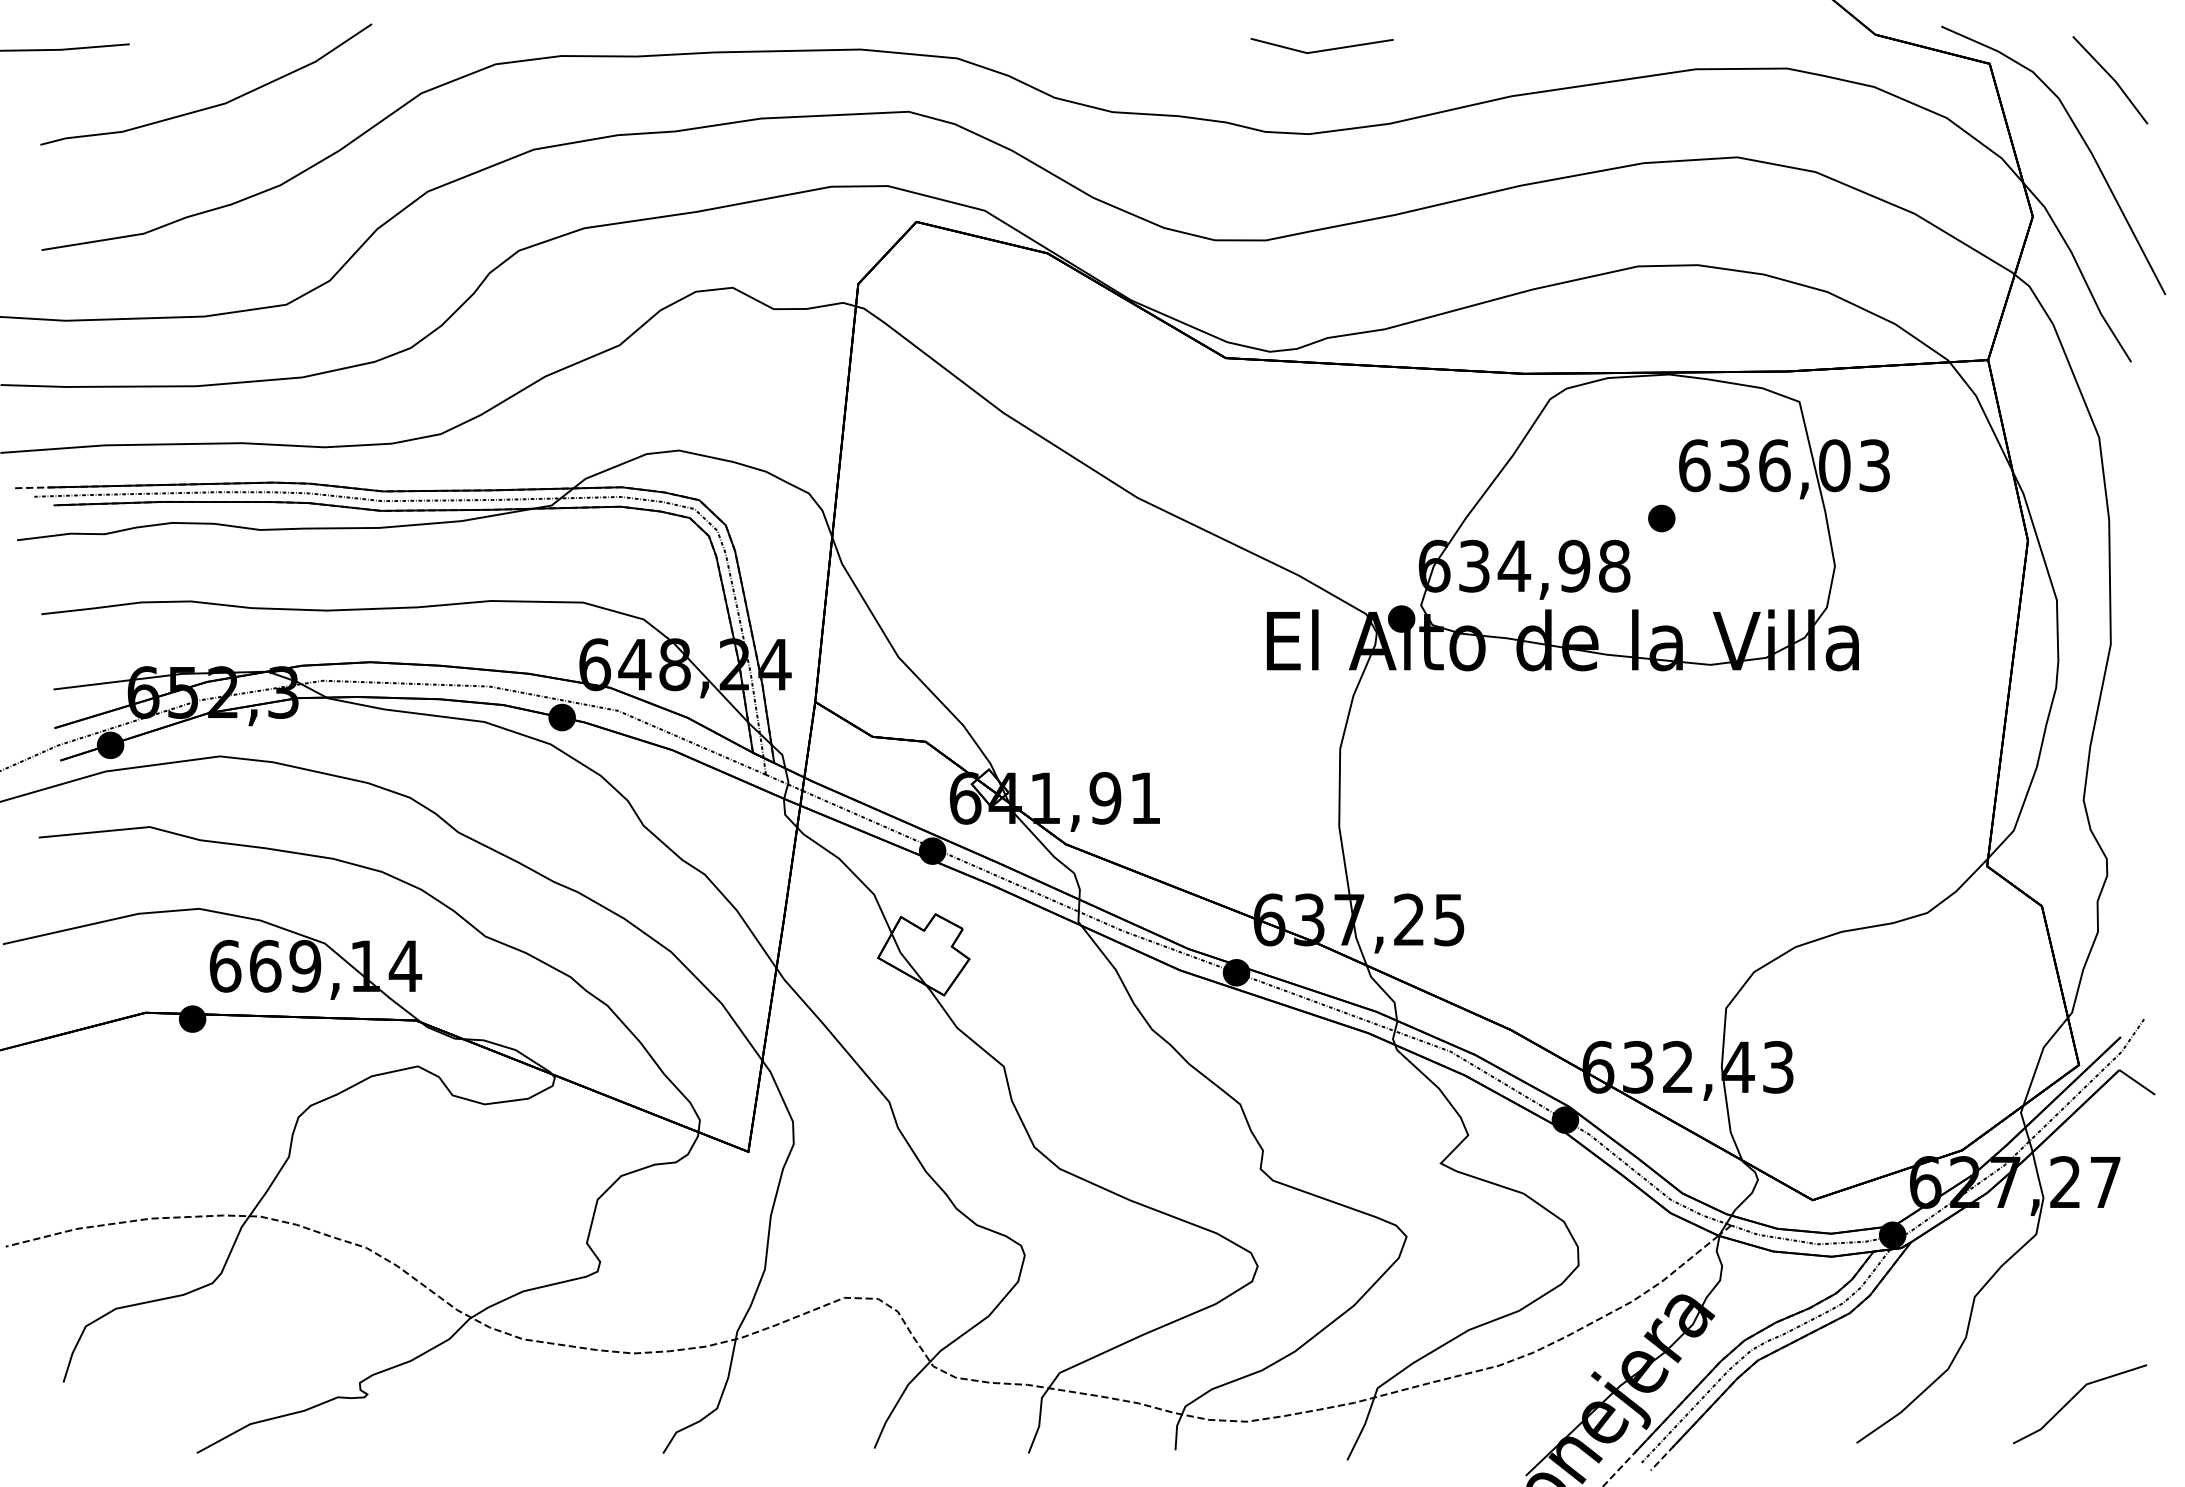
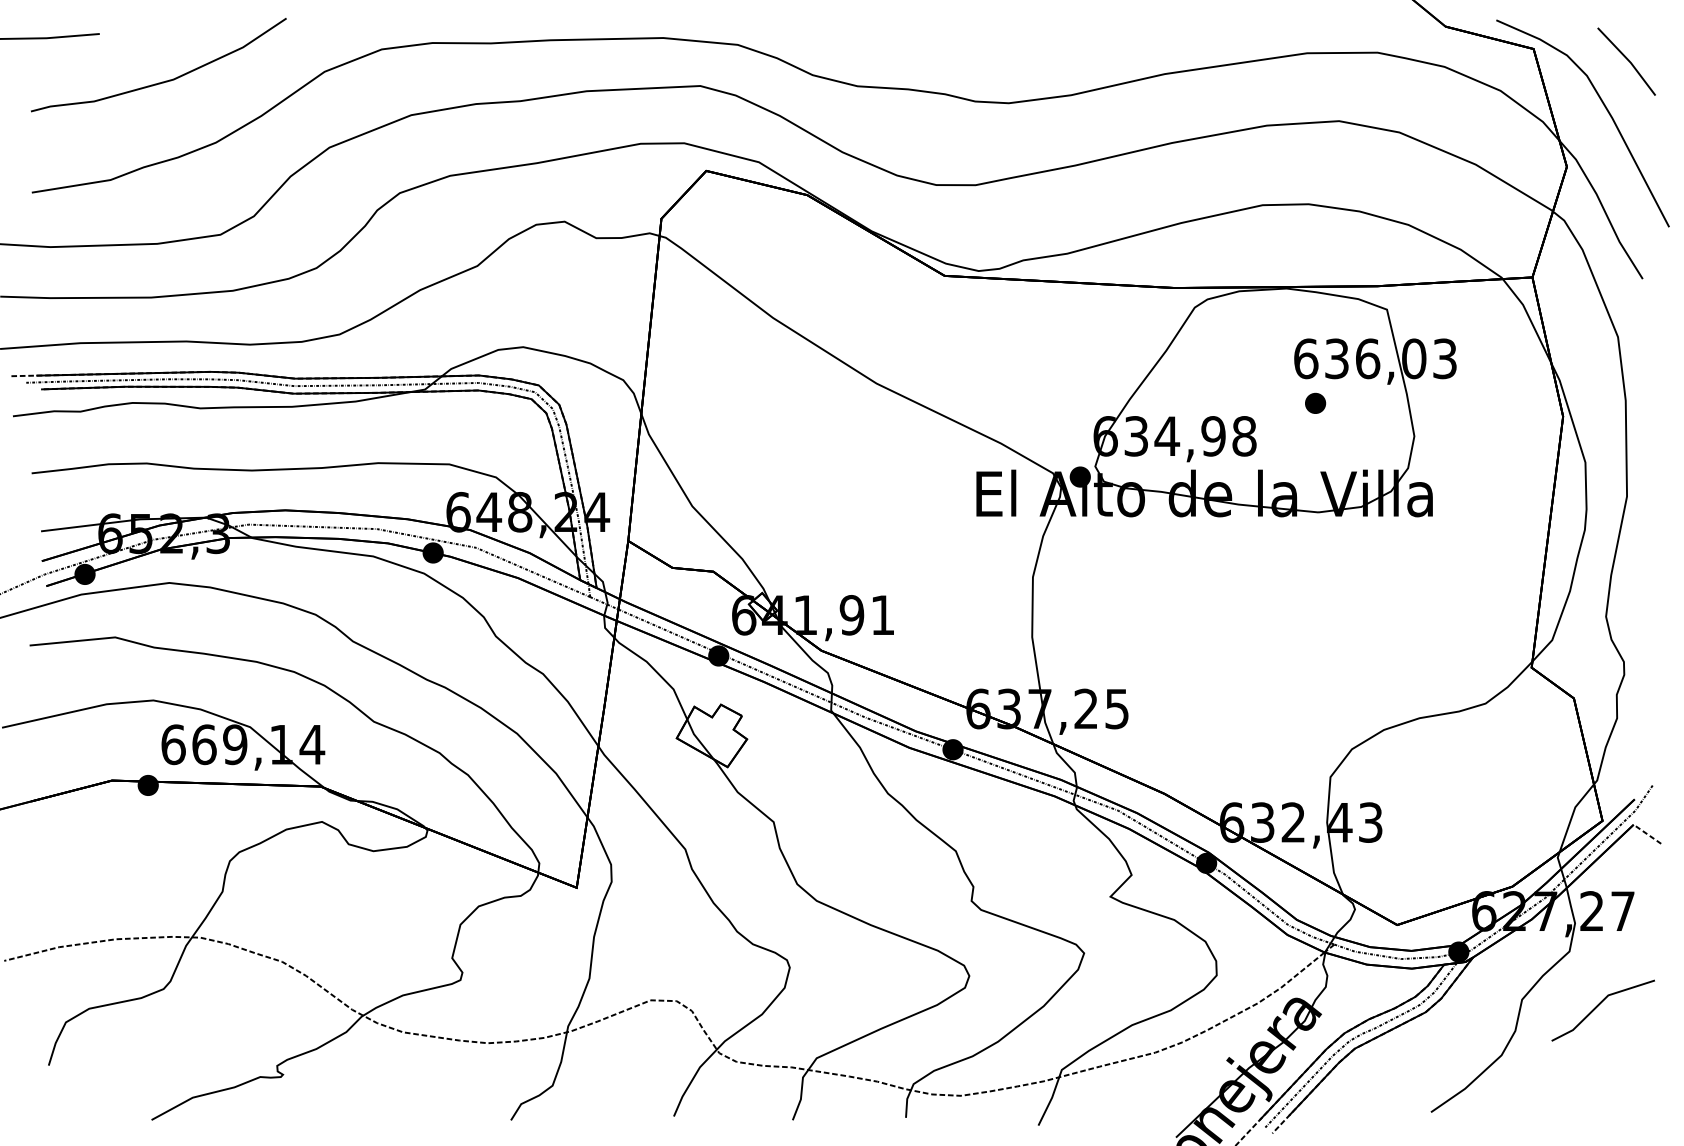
line: (1322, 49) -> (1019, 37), removed
part: (1661, 518) -> (1315, 403), moved
line: (2137, 1082) -> (1647, 834), solid -> dashed
line: (2074, 1397) -> (1599, 1005), moved

